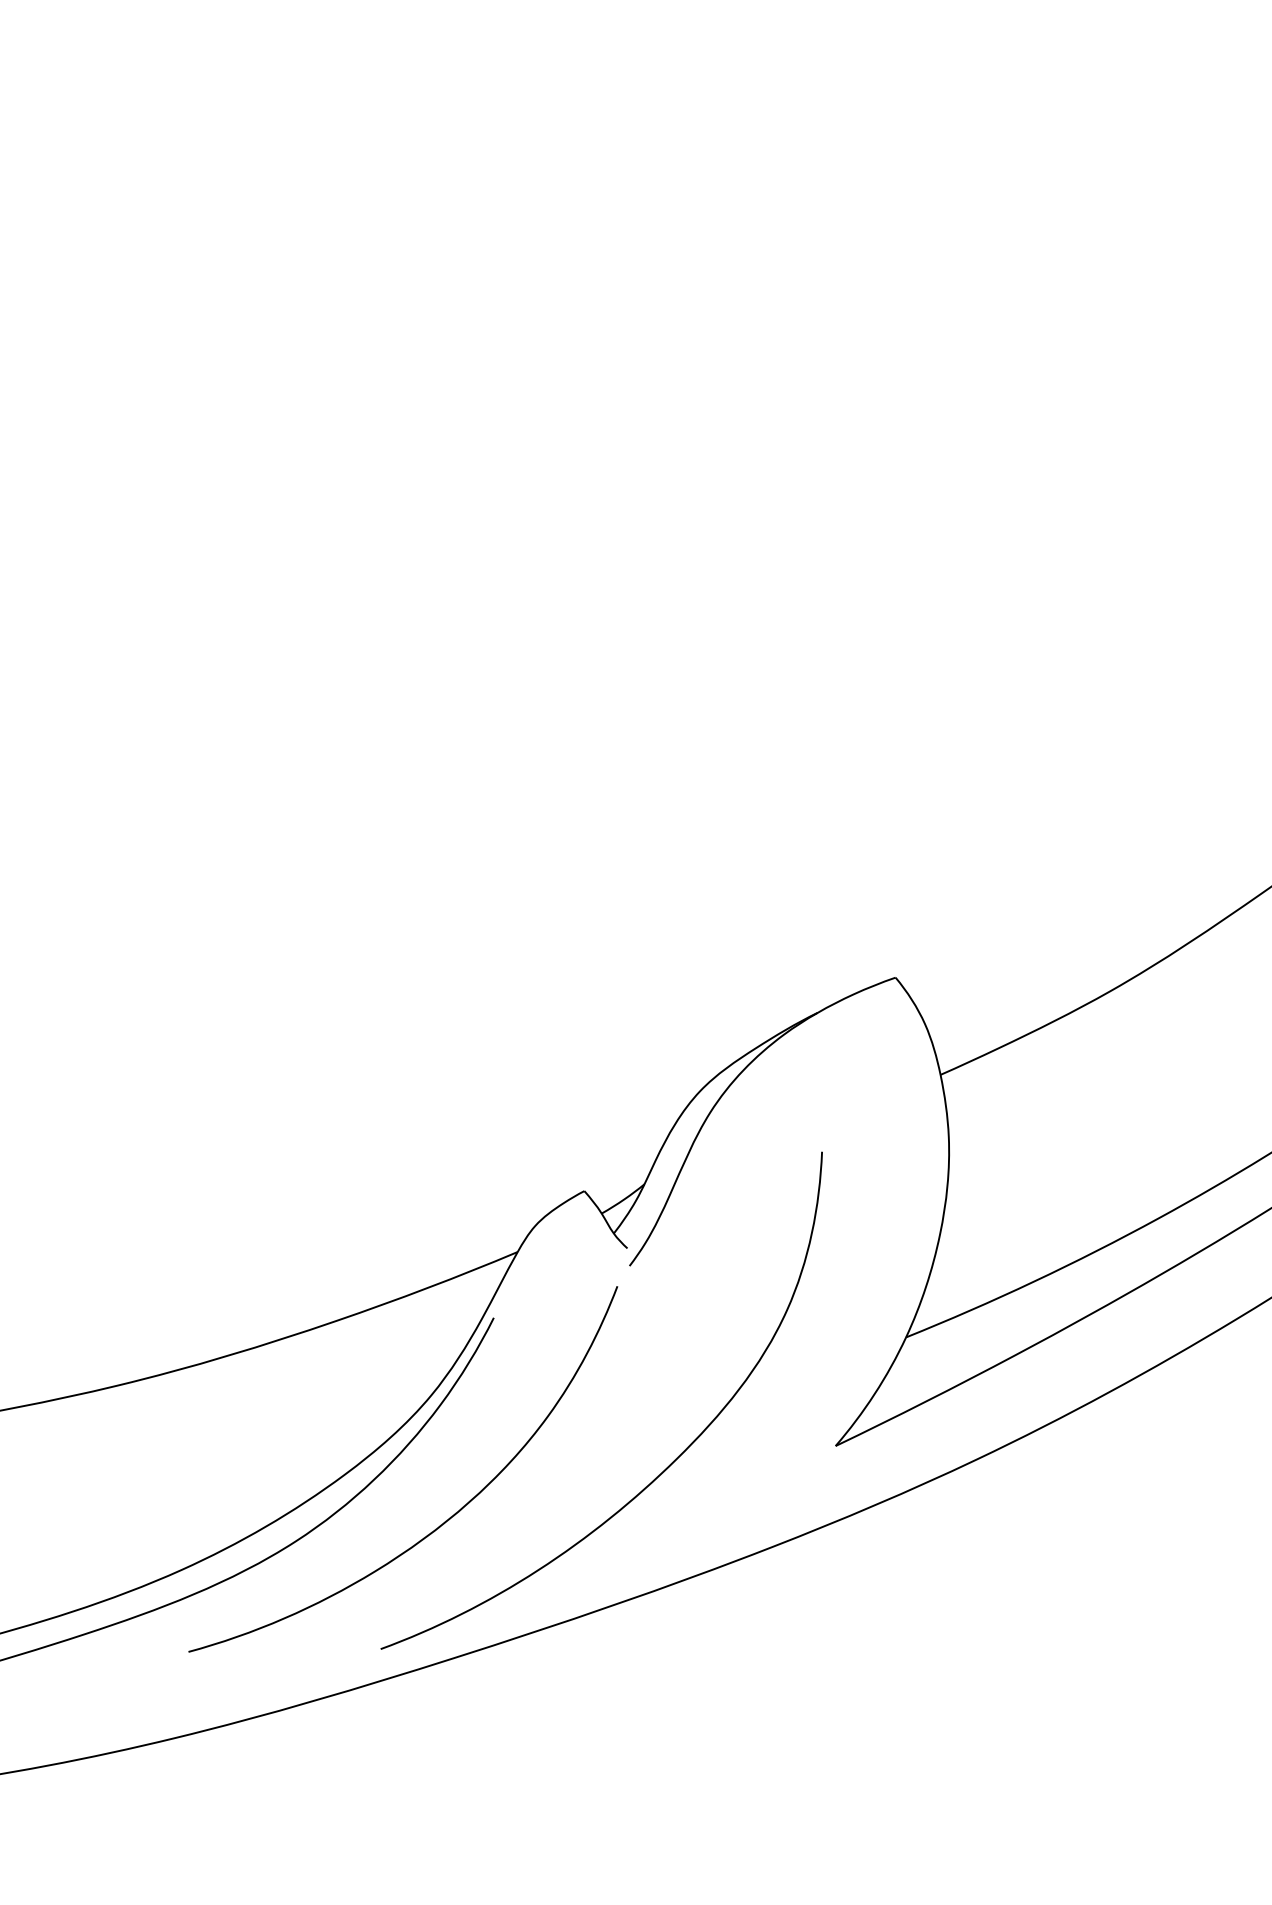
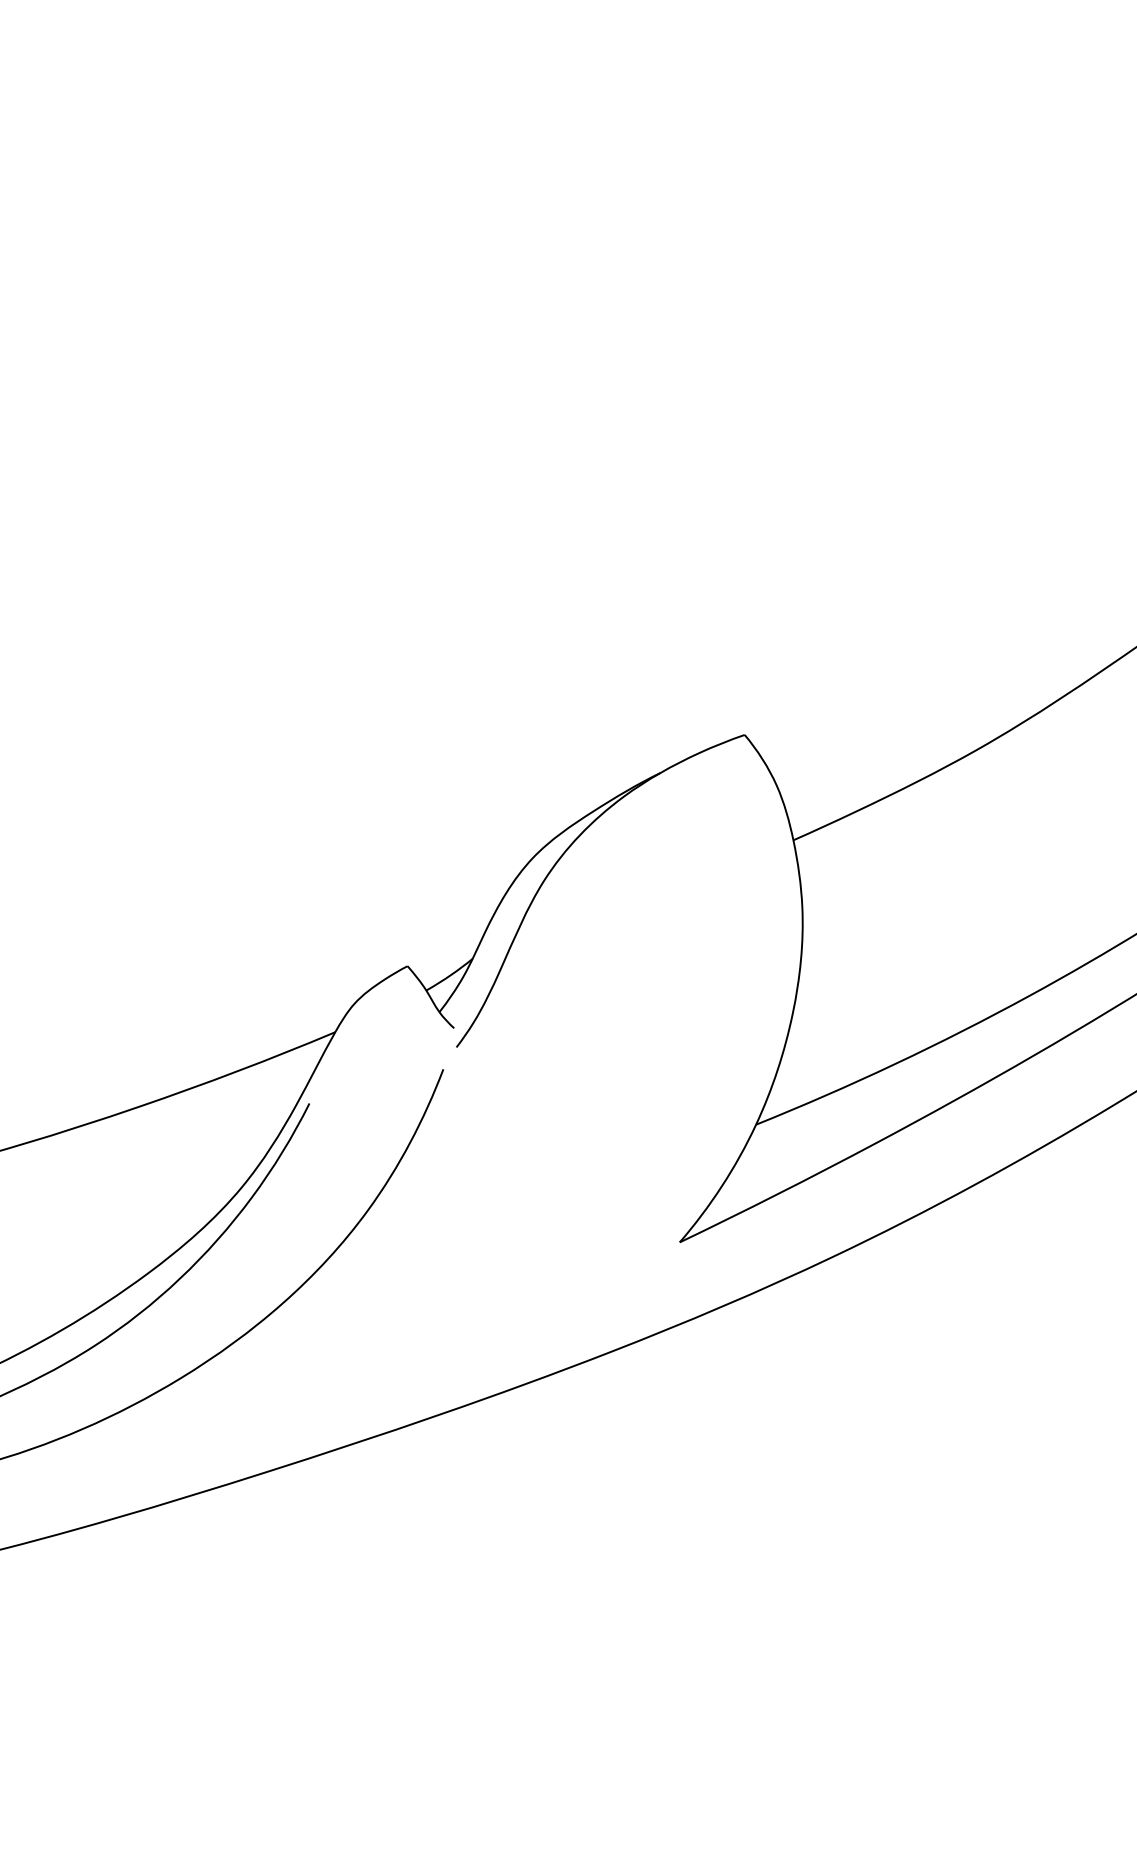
curve: (667, 1466) -> (497, 1264), removed

